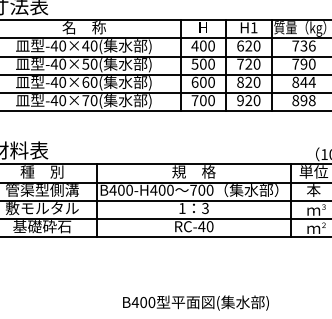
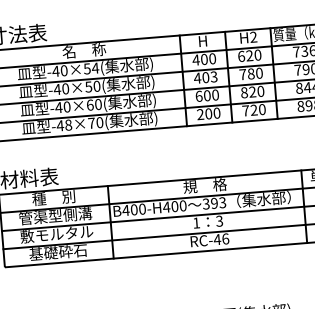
text: (253, 27) -> (252, 36), H1 -> H2
text: (89, 45) -> (90, 68), -40×40( -> -40×54(
text: (202, 63) -> (204, 76), 500 -> 403
text: (248, 63) -> (250, 73), 720 -> 780
text: (62, 100) -> (68, 125), -40×70( -> -48×70(
text: (194, 100) -> (199, 114), 700 -> 200
text: (240, 100) -> (245, 110), 920 -> 720
text: (201, 189) -> (214, 202), 700 -> 393
text: (209, 226) -> (225, 238), RC-40 -> RC-46

